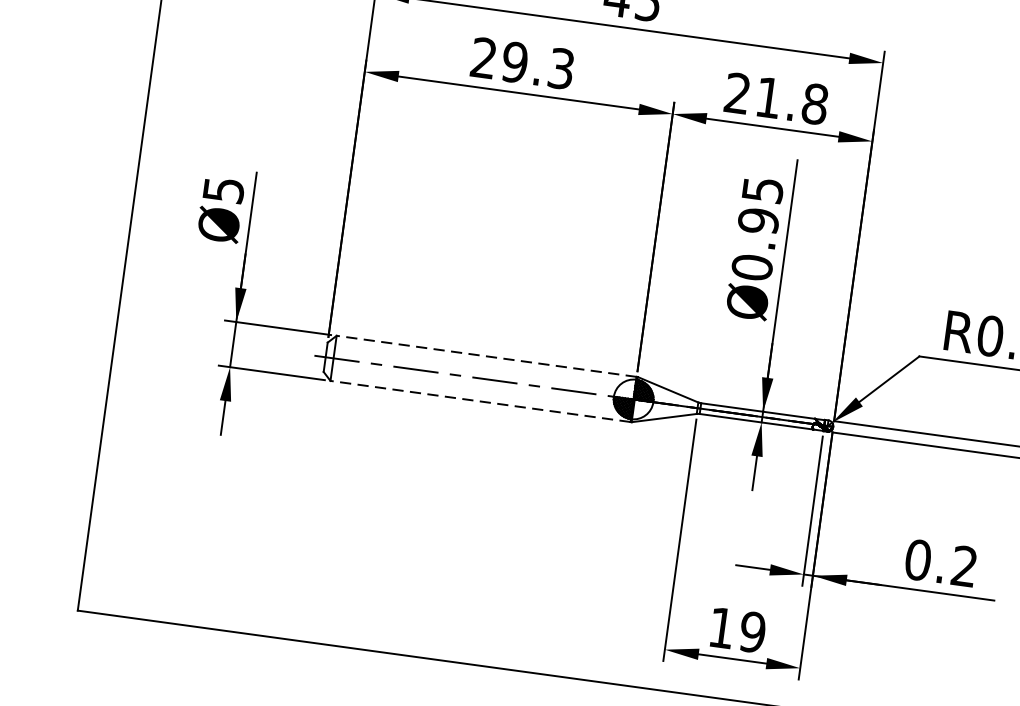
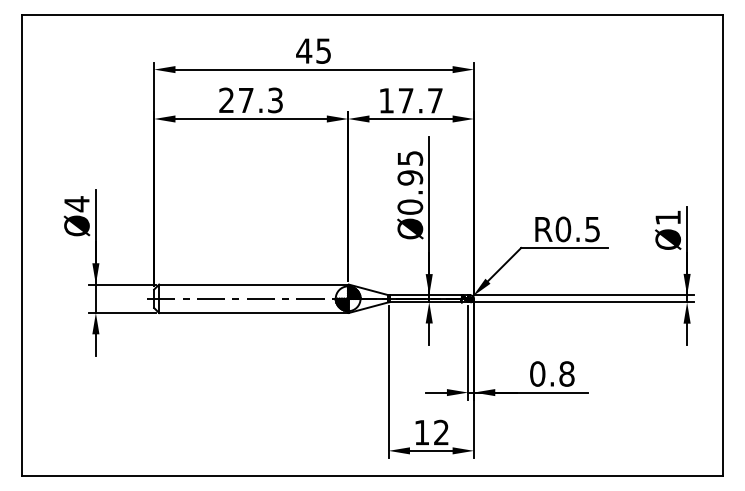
text: (513, 62) -> (245, 100), 29.3 -> 27.3
text: (777, 98) -> (411, 100), 21.8 -> 17.7
text: (222, 190) -> (76, 204), Ø5 -> Ø4
line: (486, 356) -> (253, 284), dashed -> solid
line: (480, 402) -> (253, 313), dashed -> solid
text: (964, 565) -> (566, 373), 0.2 -> 0.8
text: (752, 632) -> (441, 432), 19 -> 12

